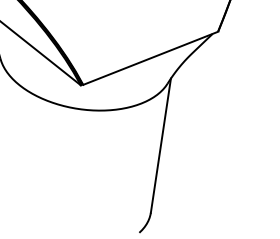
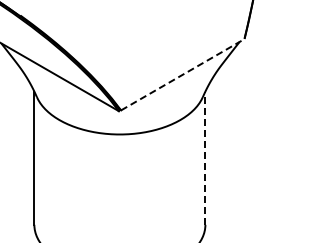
line: (151, 58) -> (183, 74), solid -> dashed
line: (160, 146) -> (205, 158), solid -> dashed

